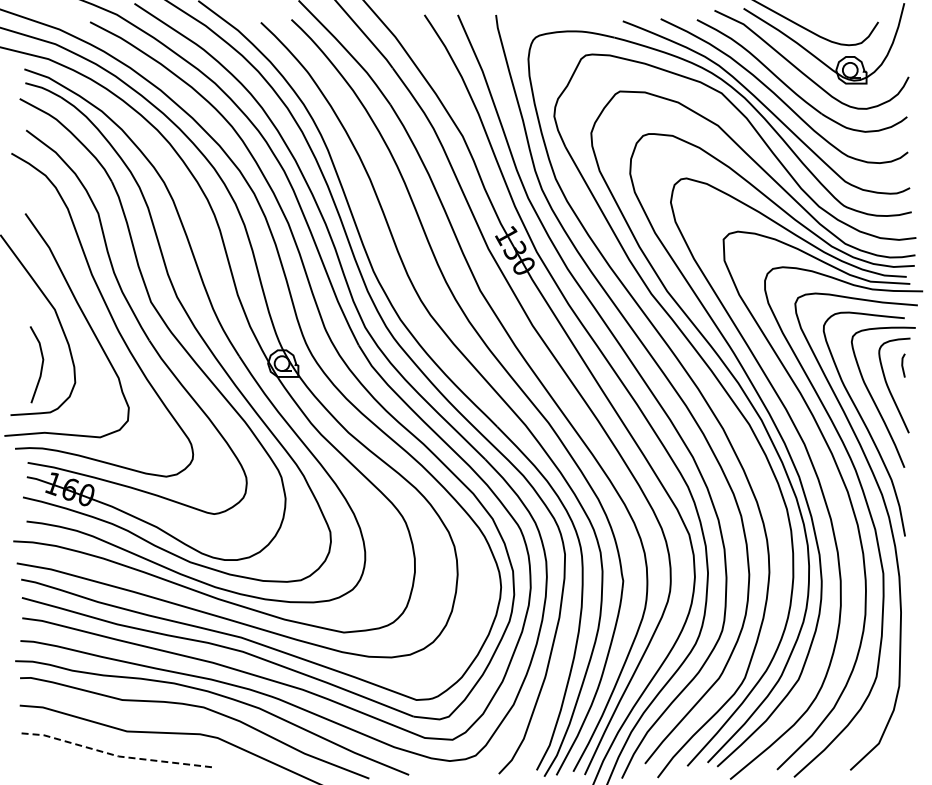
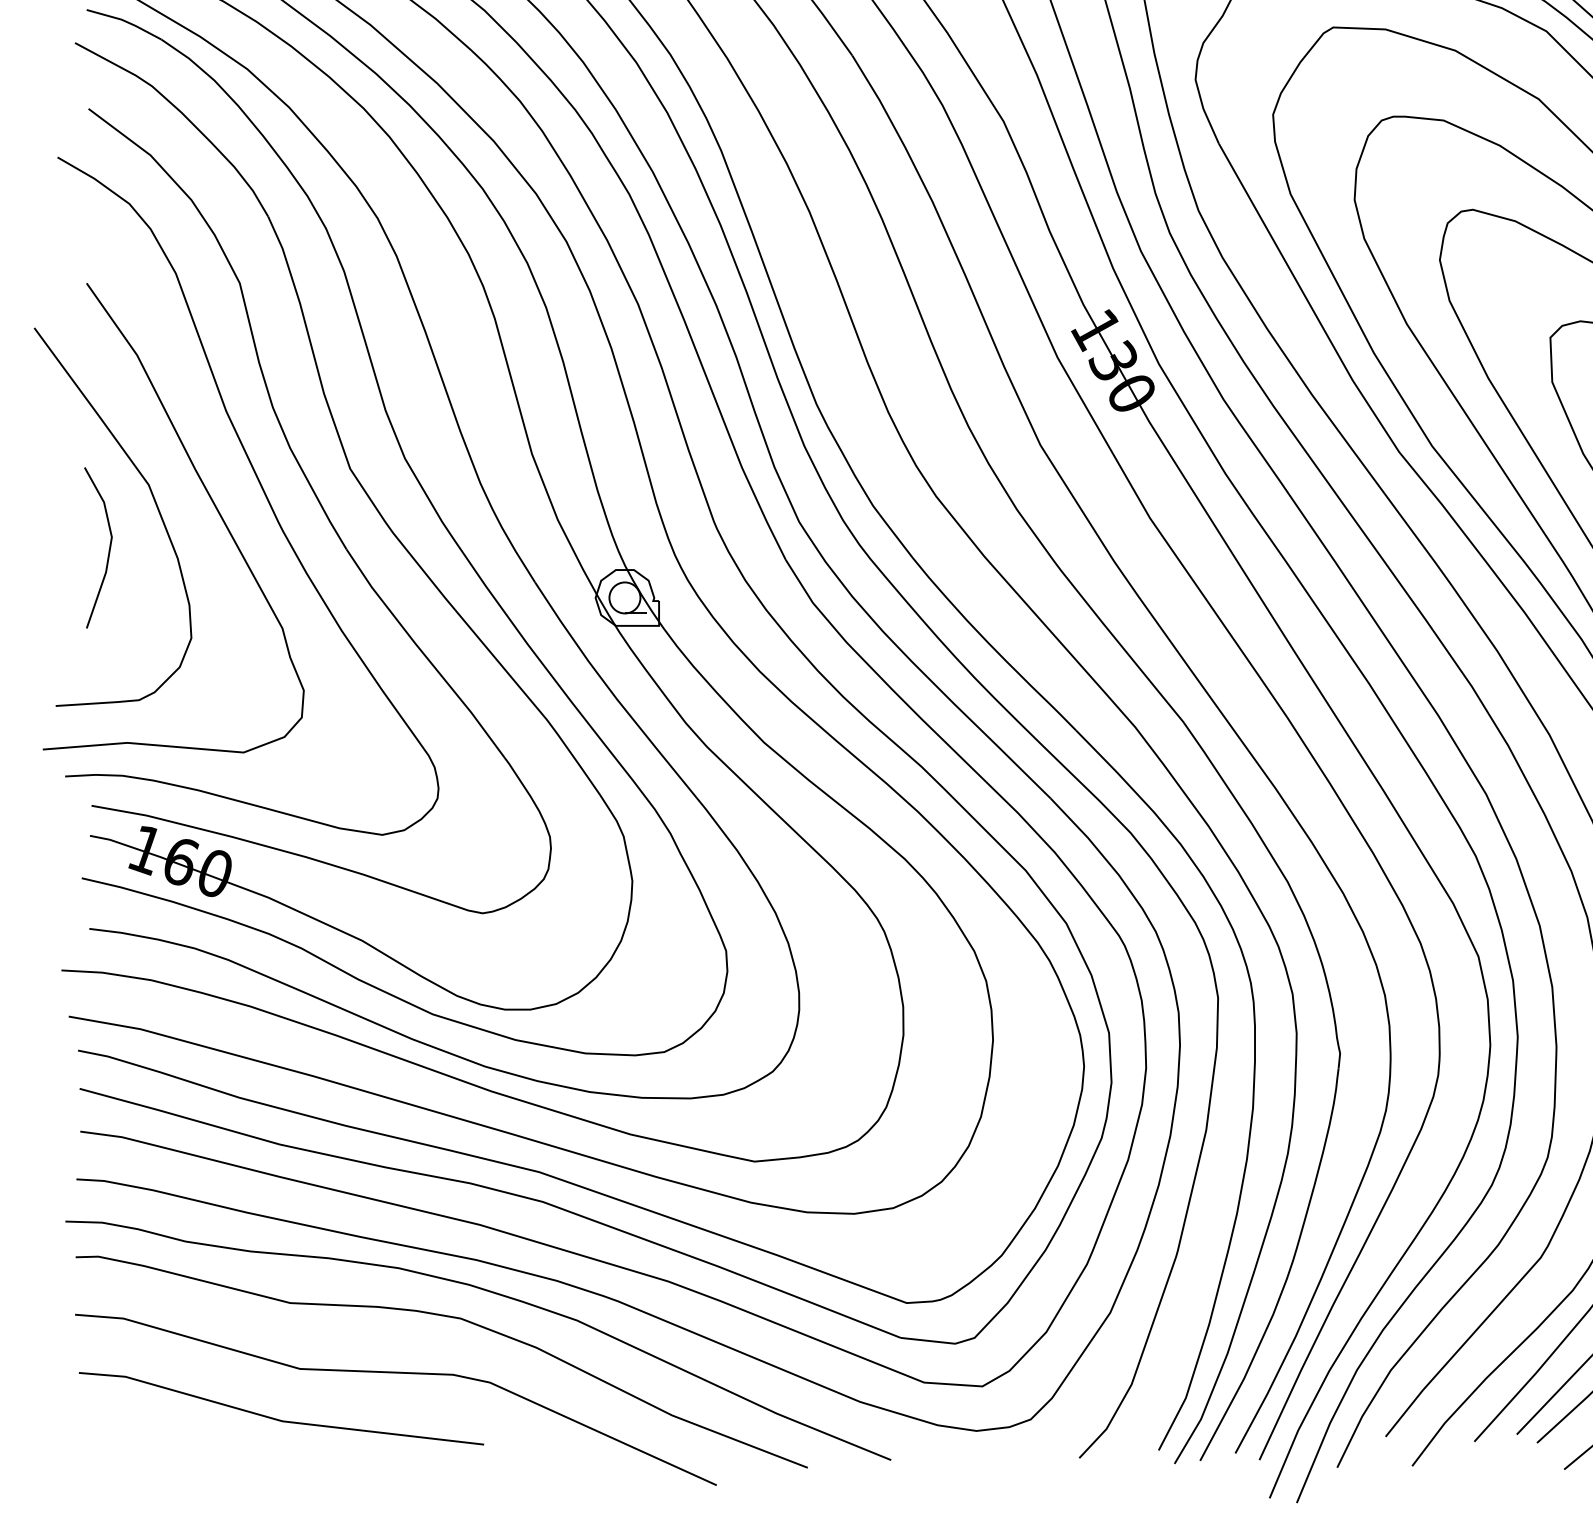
line: (41, 364) -> (108, 547), moved
line: (116, 755) -> (277, 1419), dashed -> solid

